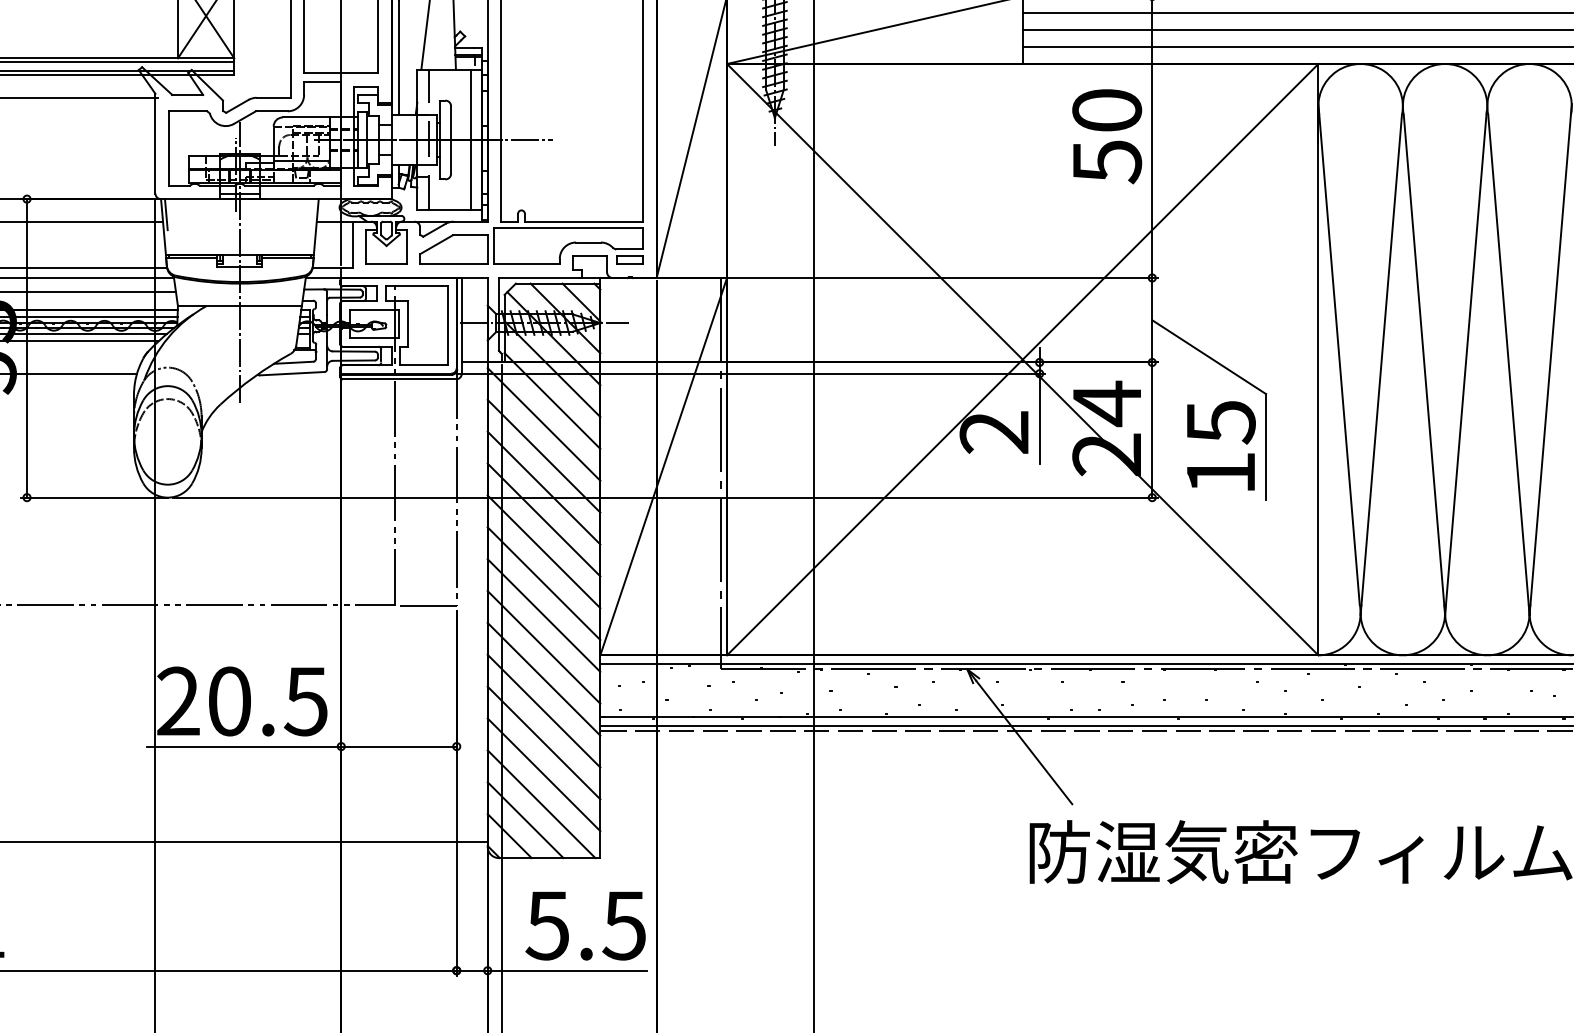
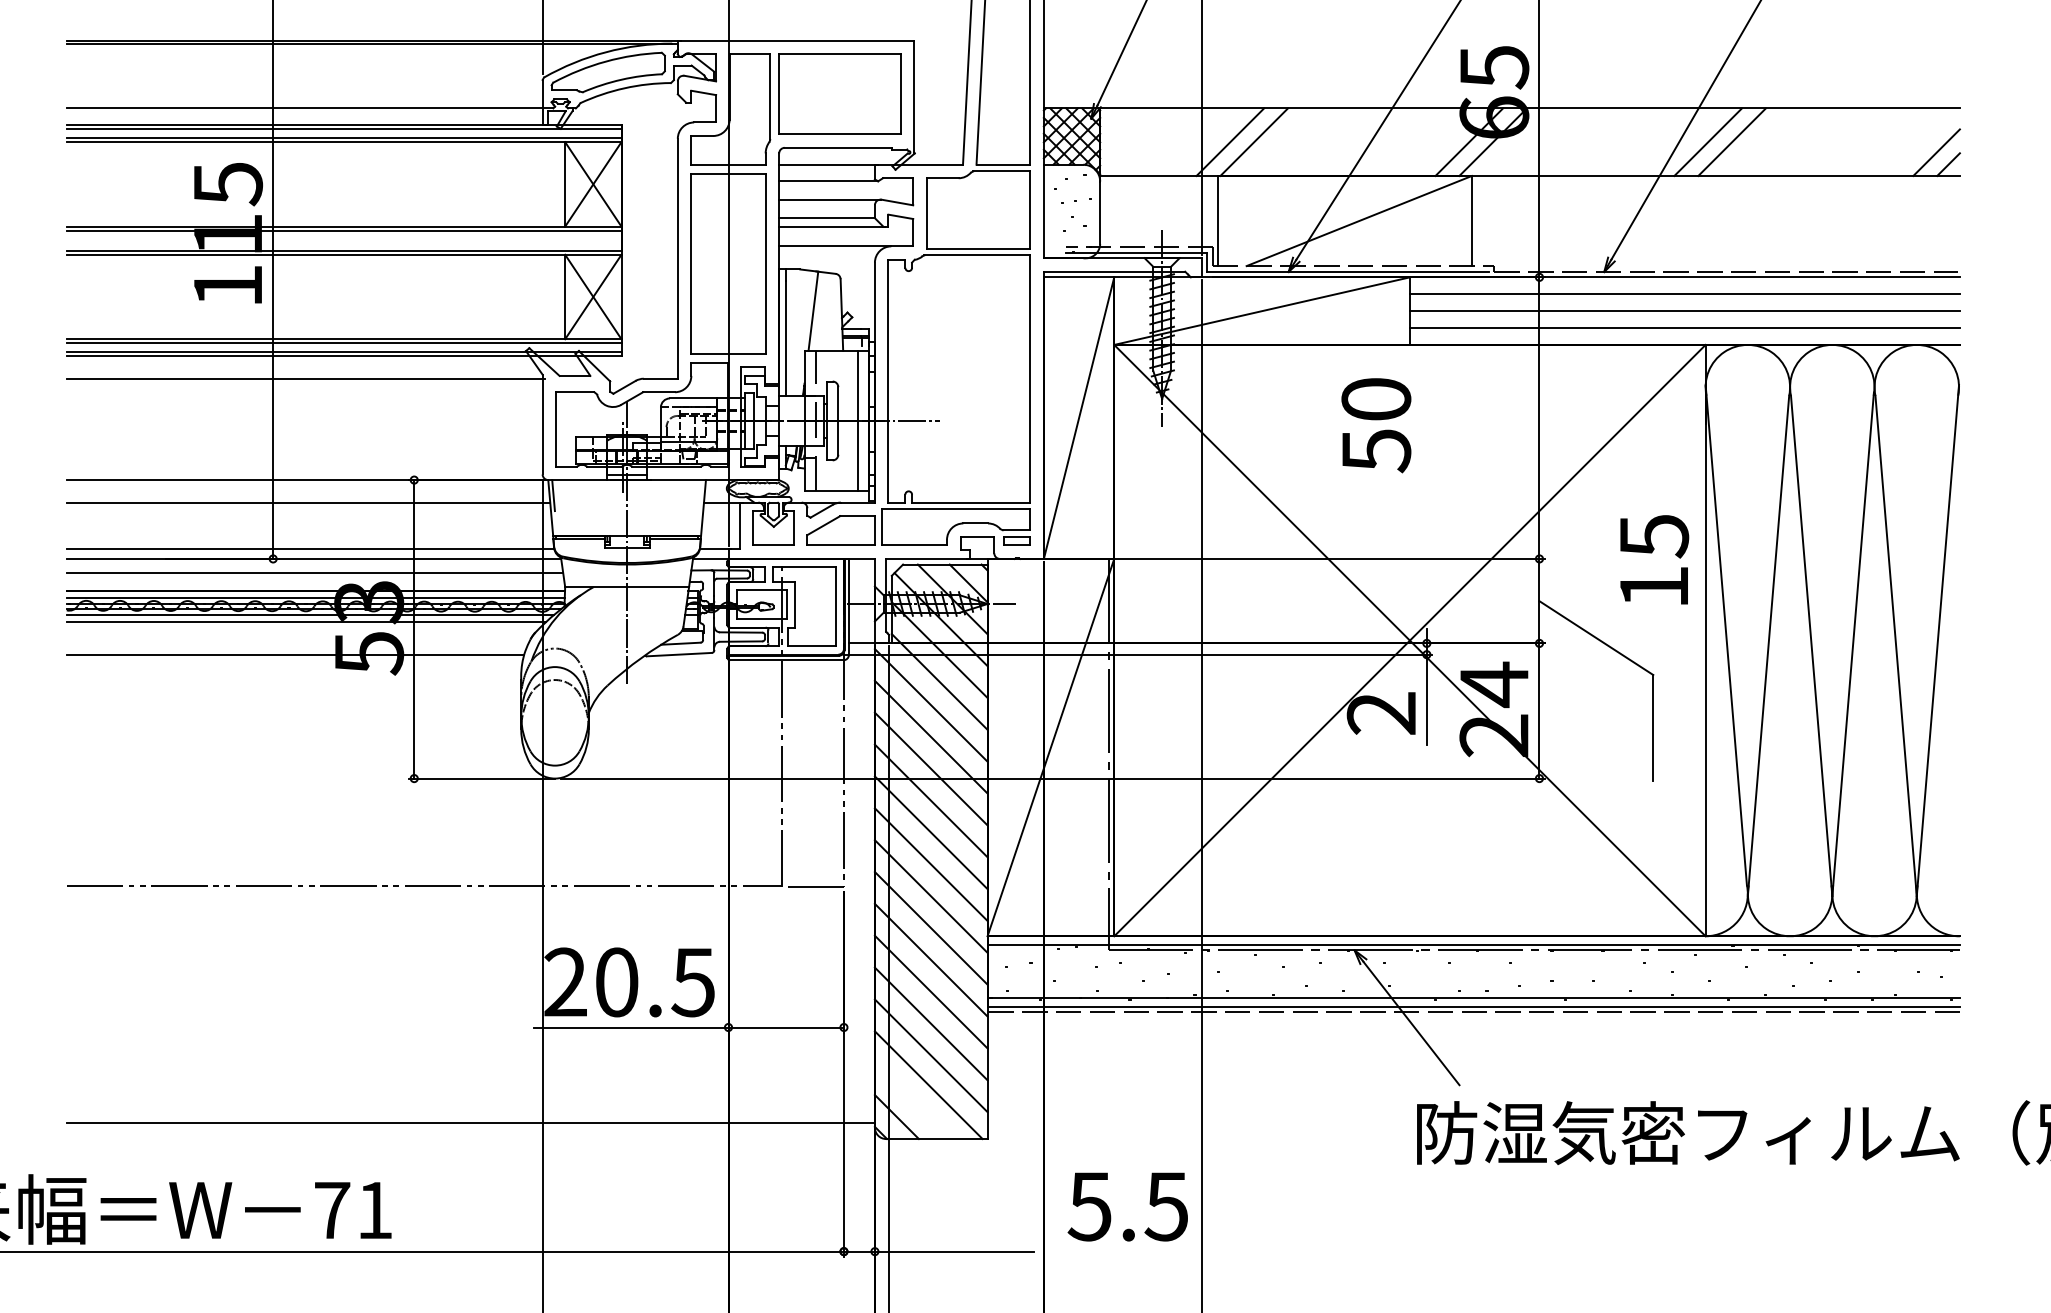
text: (1107, 136) -> (1376, 425), moved
text: (1221, 445) -> (1654, 559), moved
line: (525, 820) -> (912, 1101), removed
text: (585, 925) -> (1127, 1206), moved

